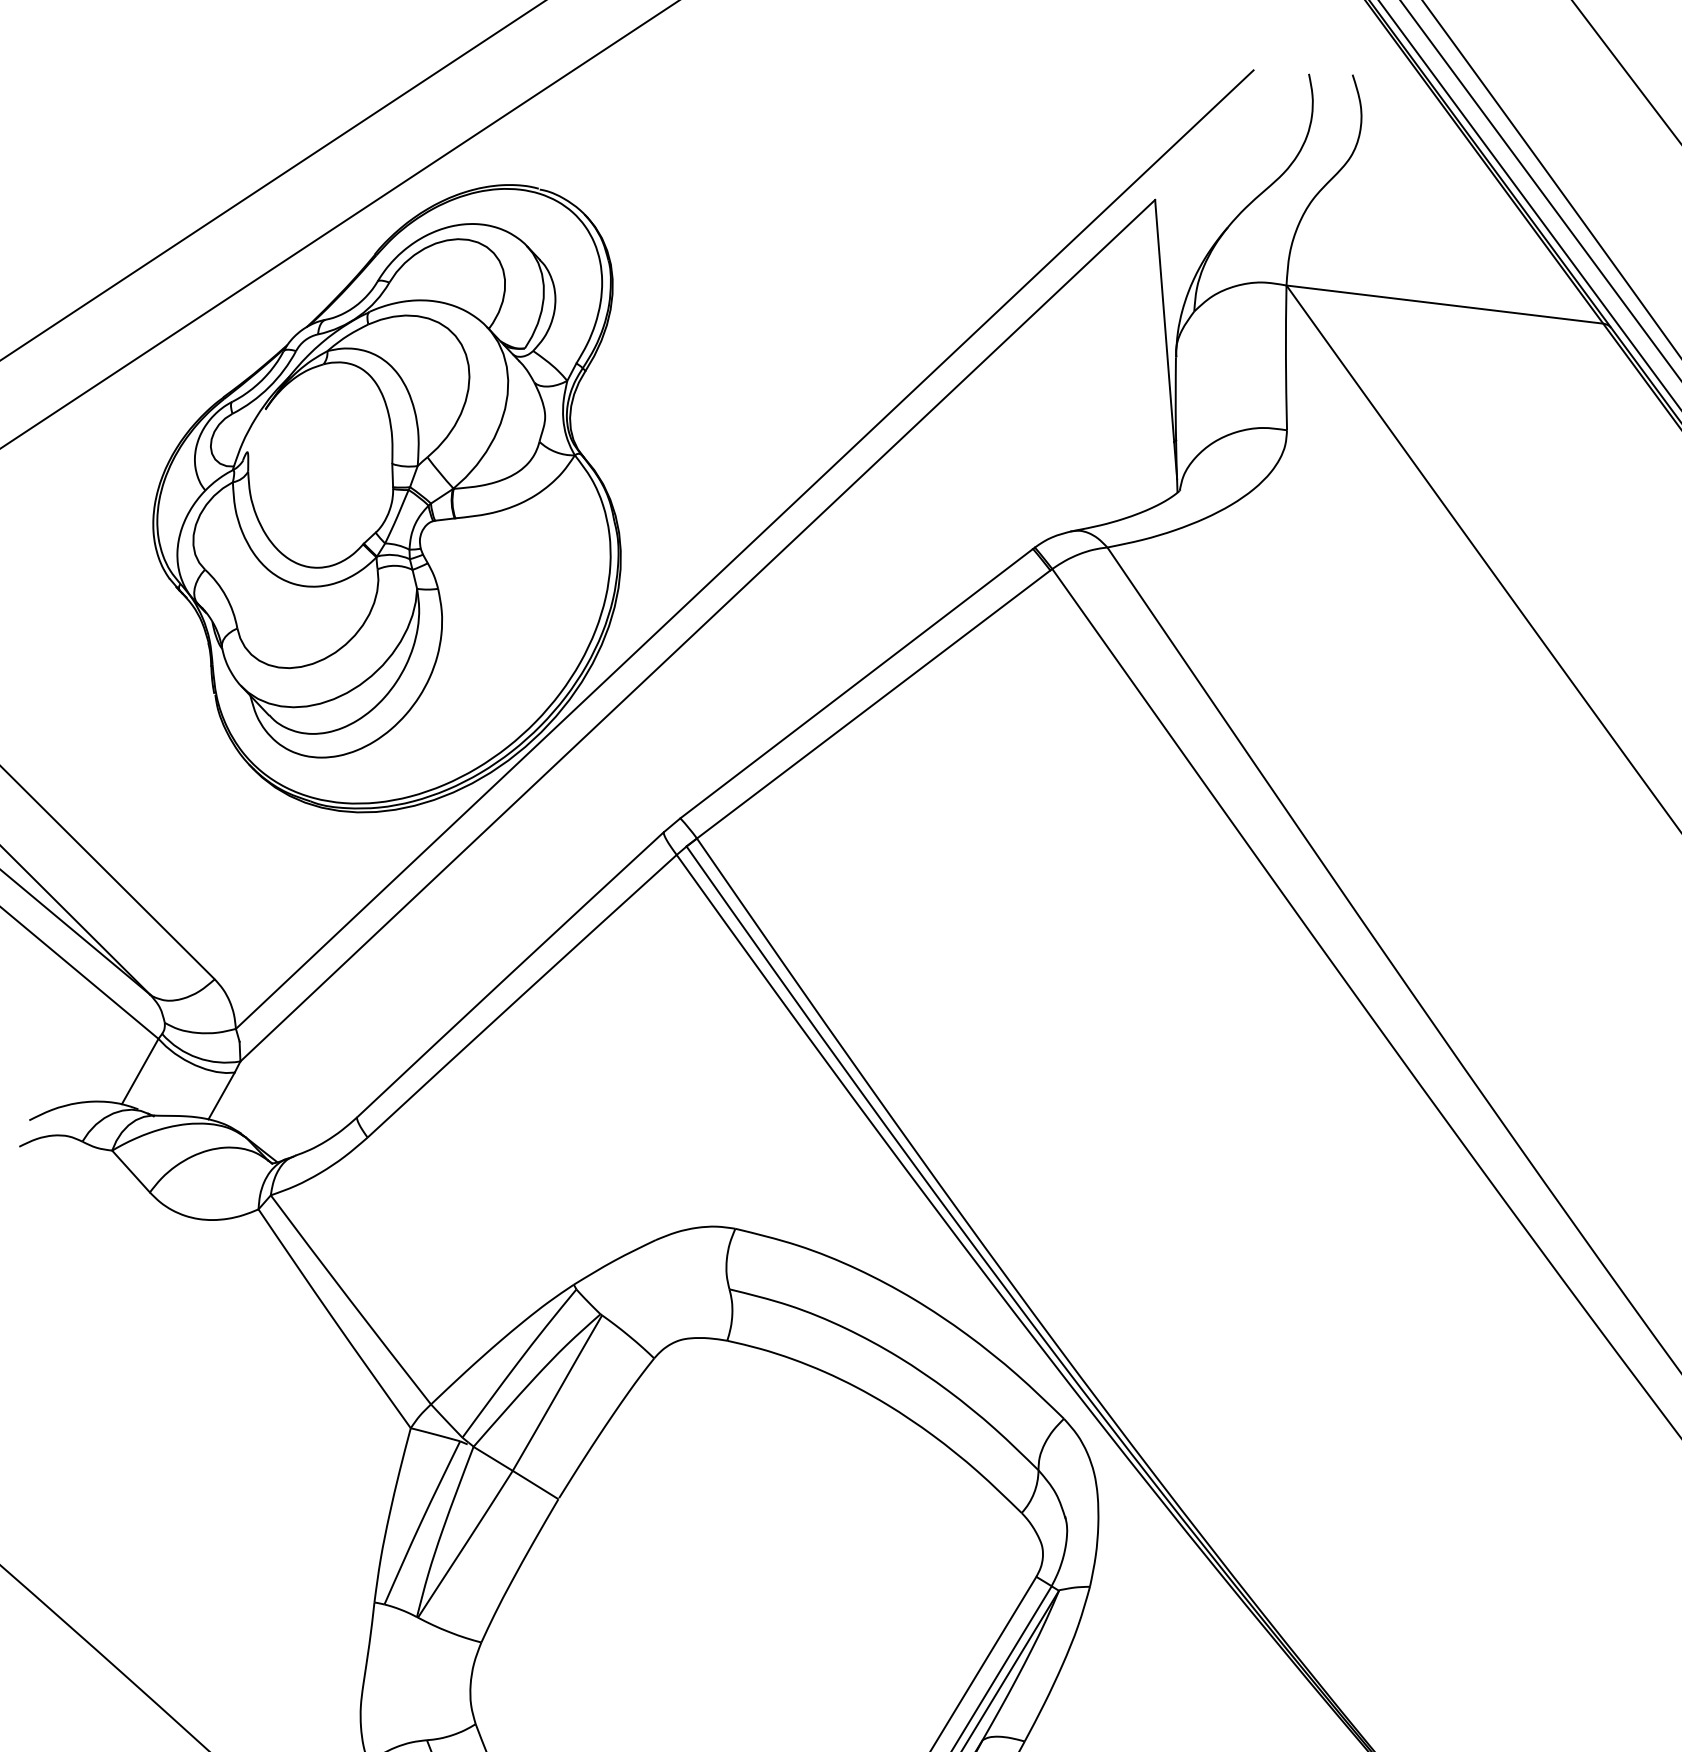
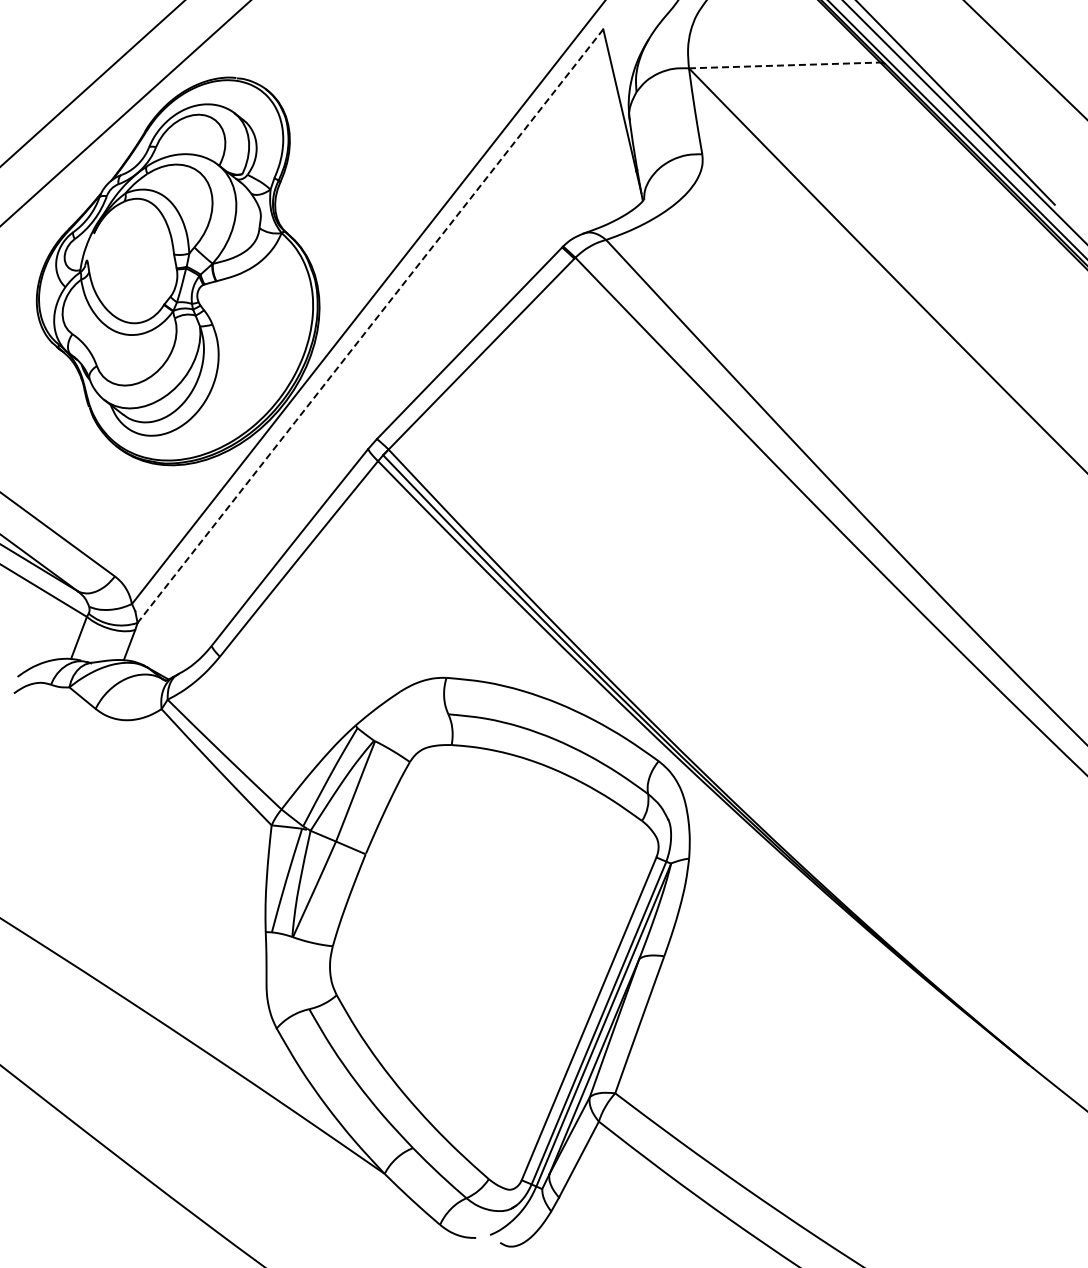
line: (1444, 304) -> (784, 65), solid -> dashed
line: (697, 631) -> (370, 326), solid -> dashed

